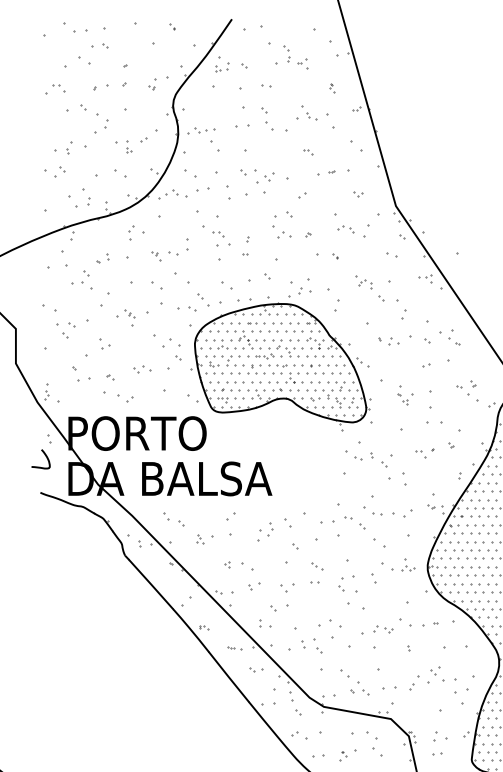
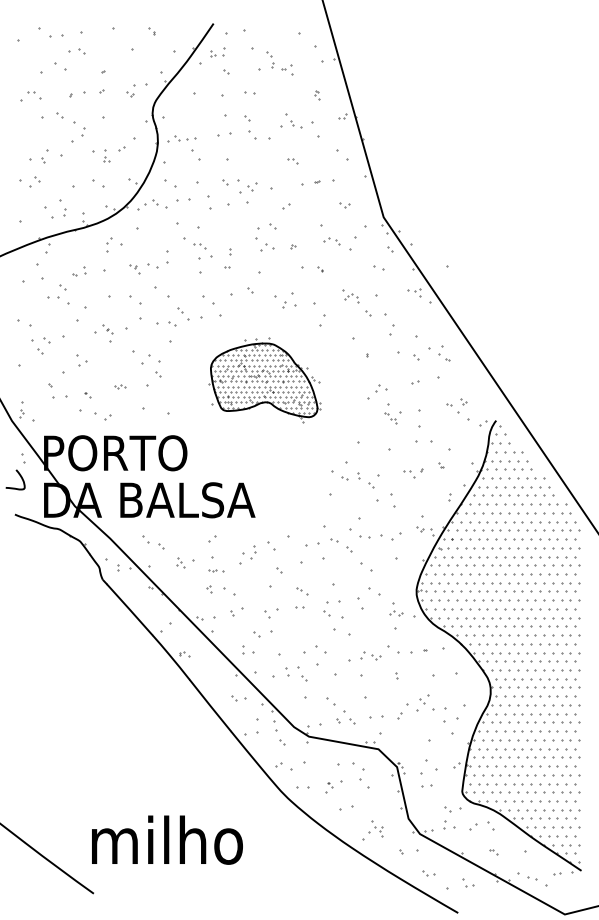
part: (222, 67) -> (217, 52), moved
part: (393, 342) -> (381, 388), moved
part: (281, 363) -> (264, 380), size x0.6
part: (142, 369) -> (120, 386), size x0.6
part: (408, 564) -> (396, 609), moved
part: (234, 647) -> (216, 570), moved
part: (435, 736) -> (424, 767), size x1.6

